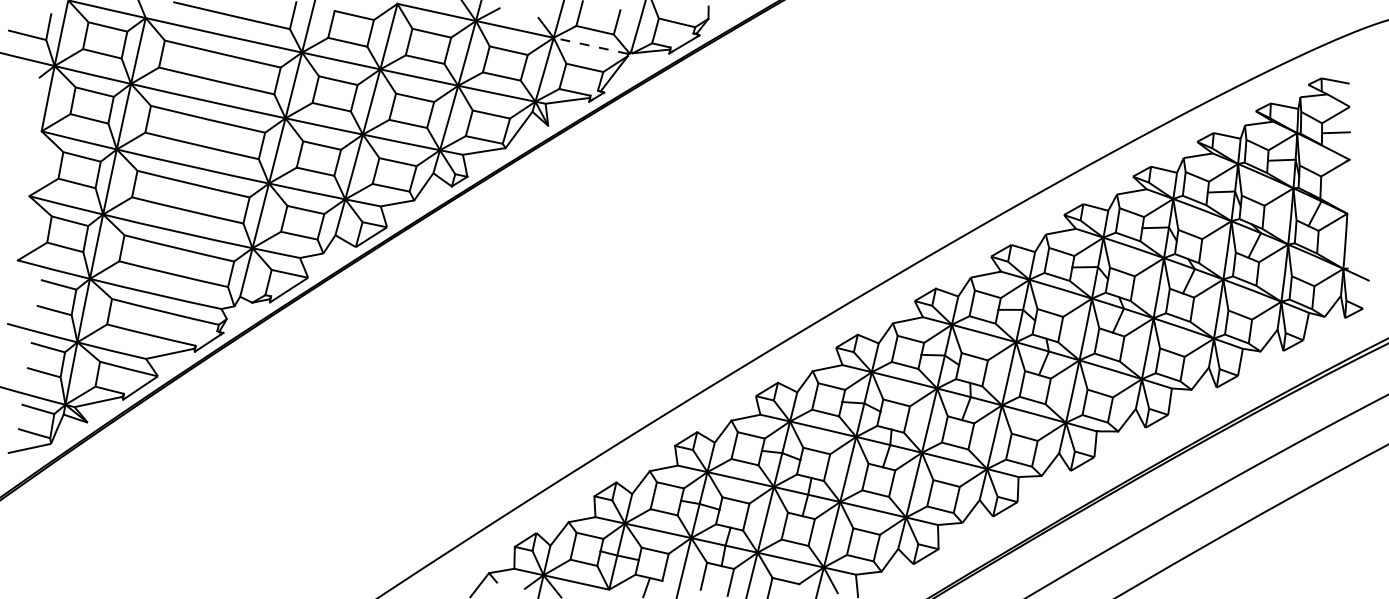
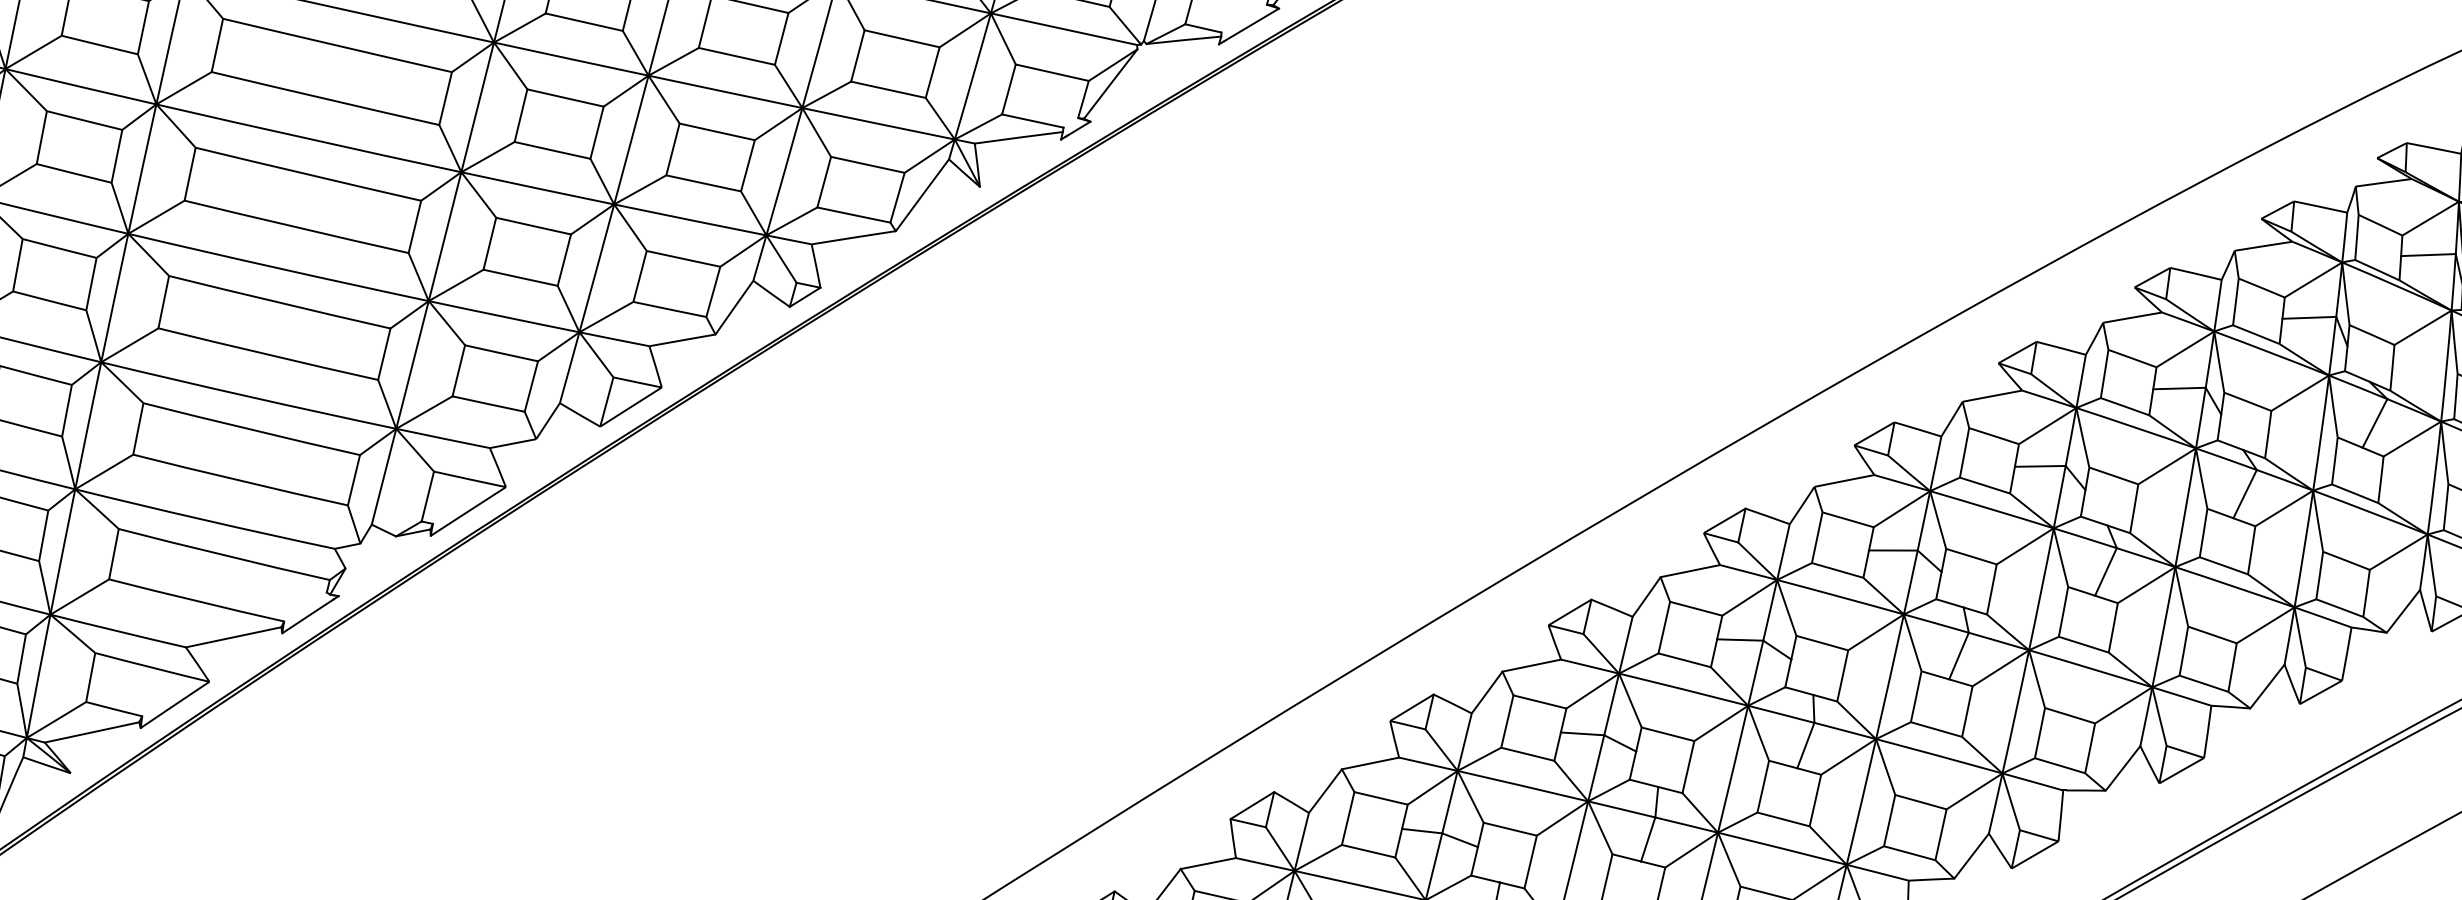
line: (590, 45) -> (1063, 28), dashed -> solid

